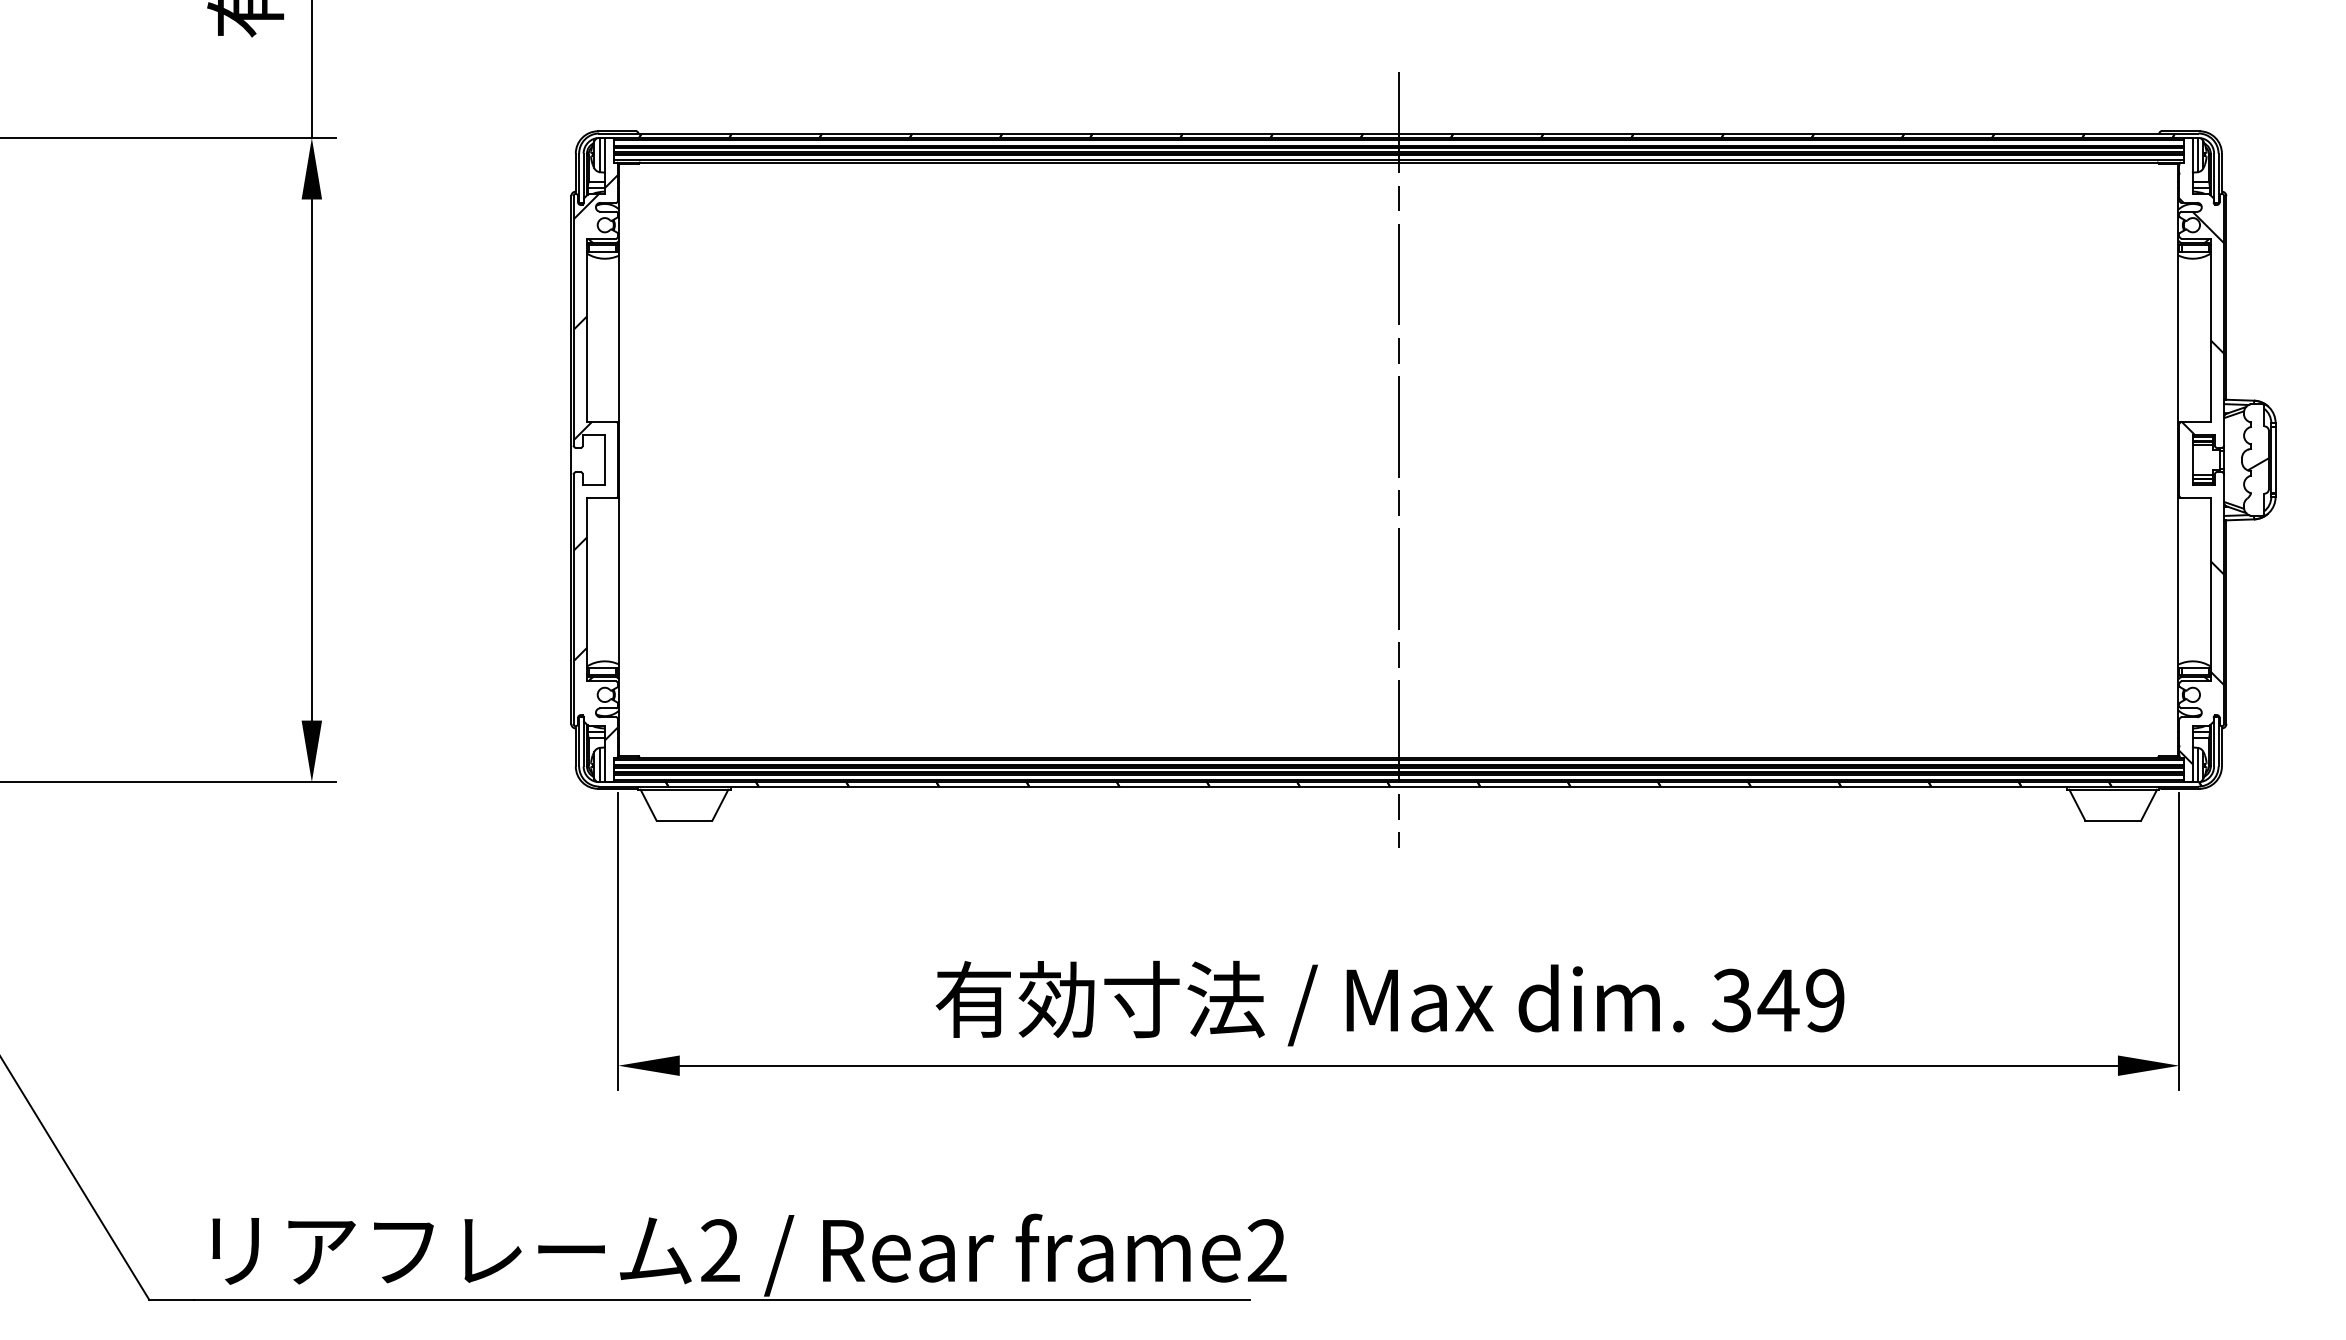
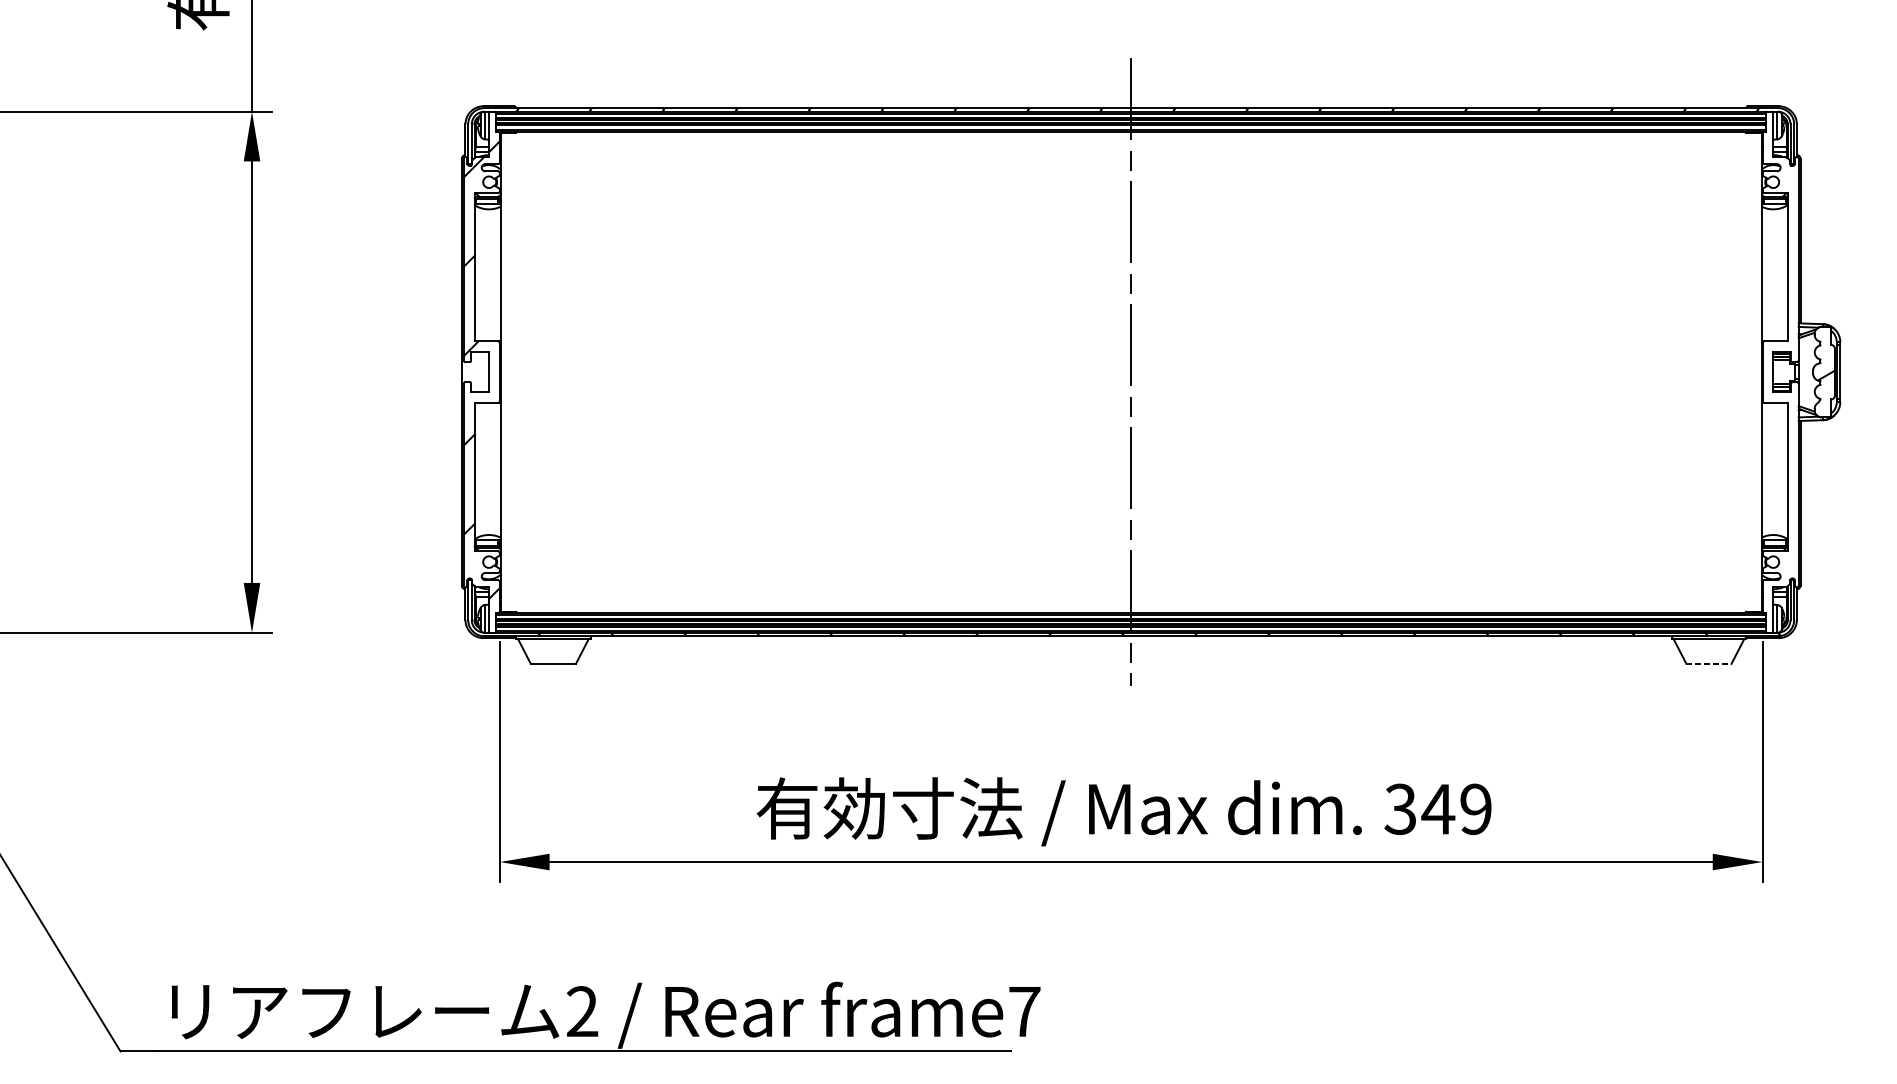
hatch: (2201, 481) -> (1780, 389), removed
line: (2113, 820) -> (1709, 663), solid -> dashed
text: (1266, 1250) -> (1024, 1011), frame2 -> frame7

